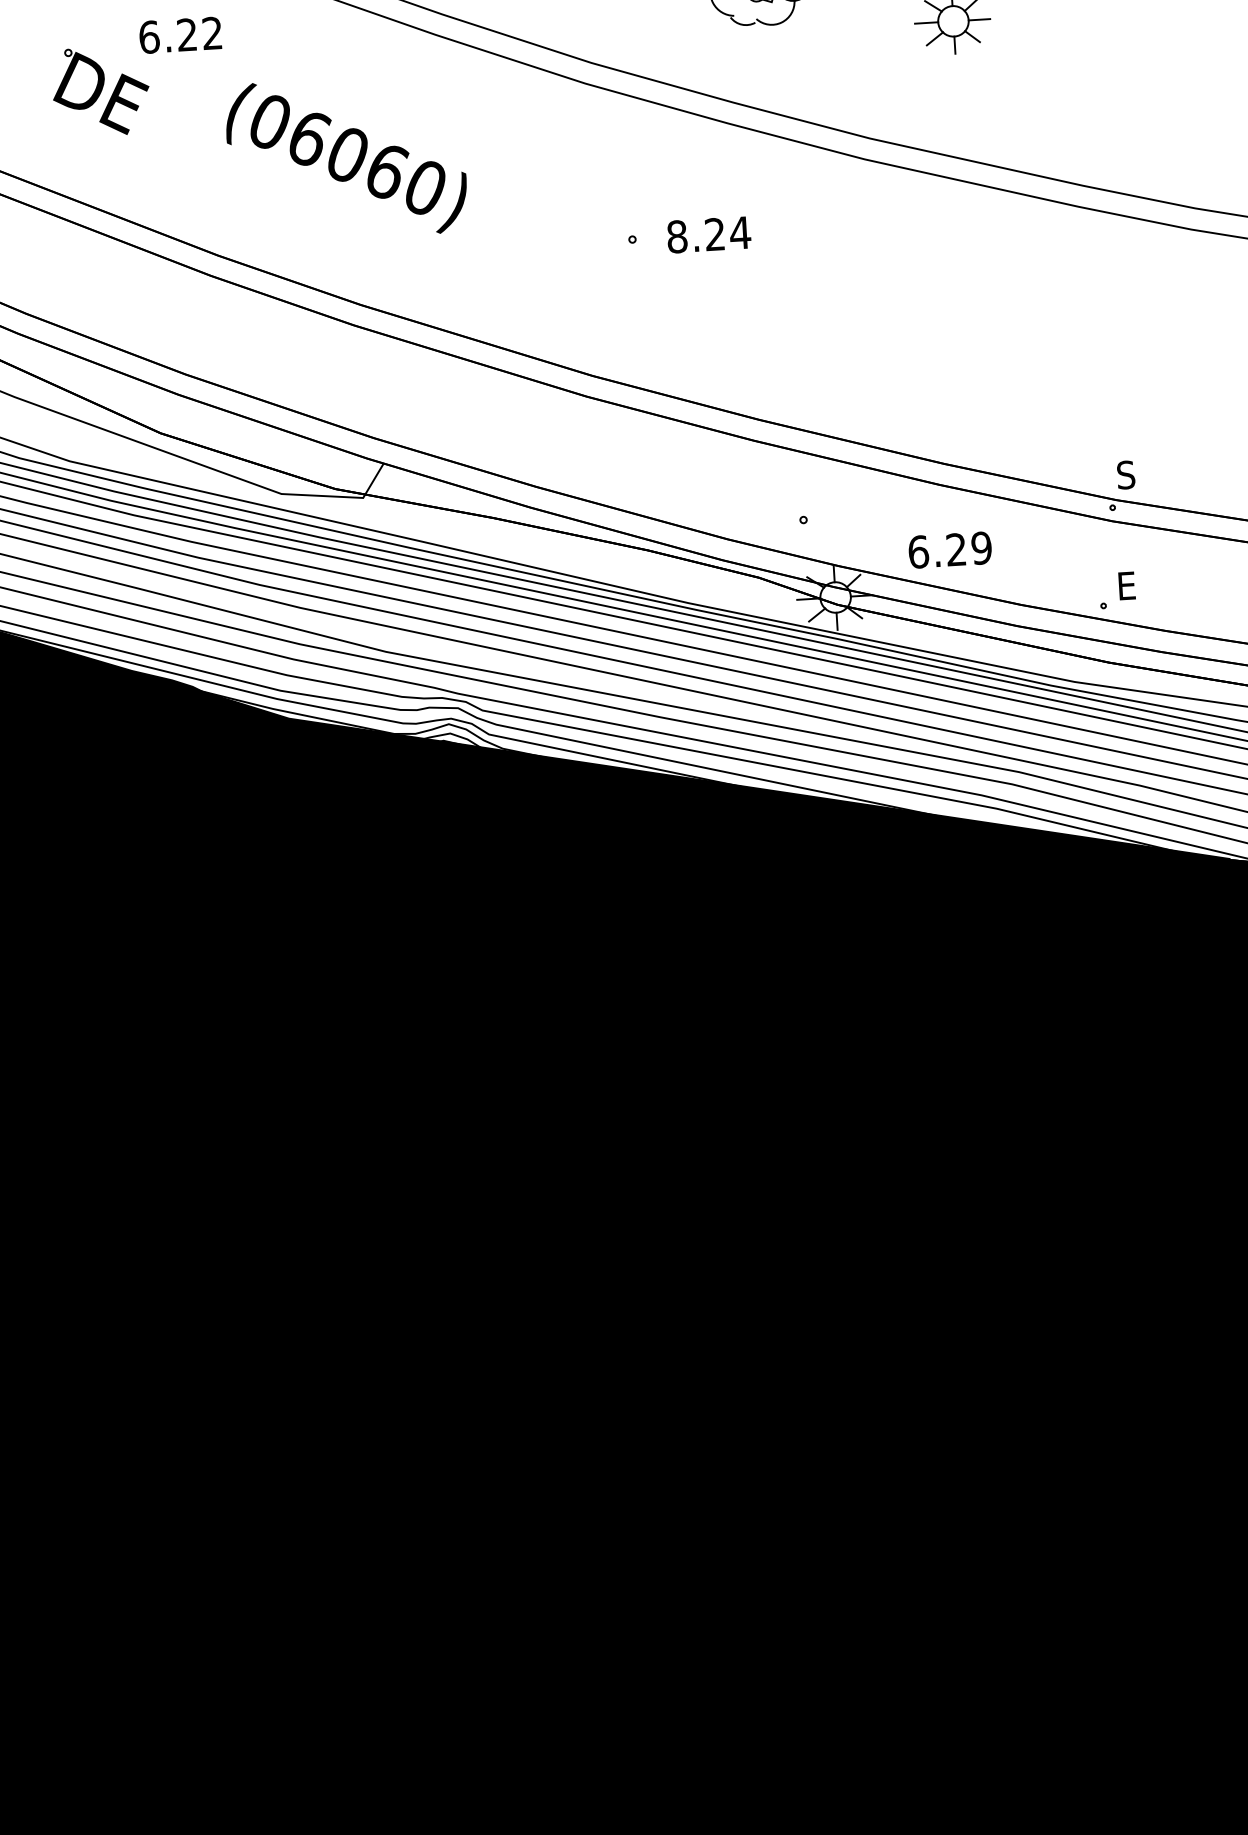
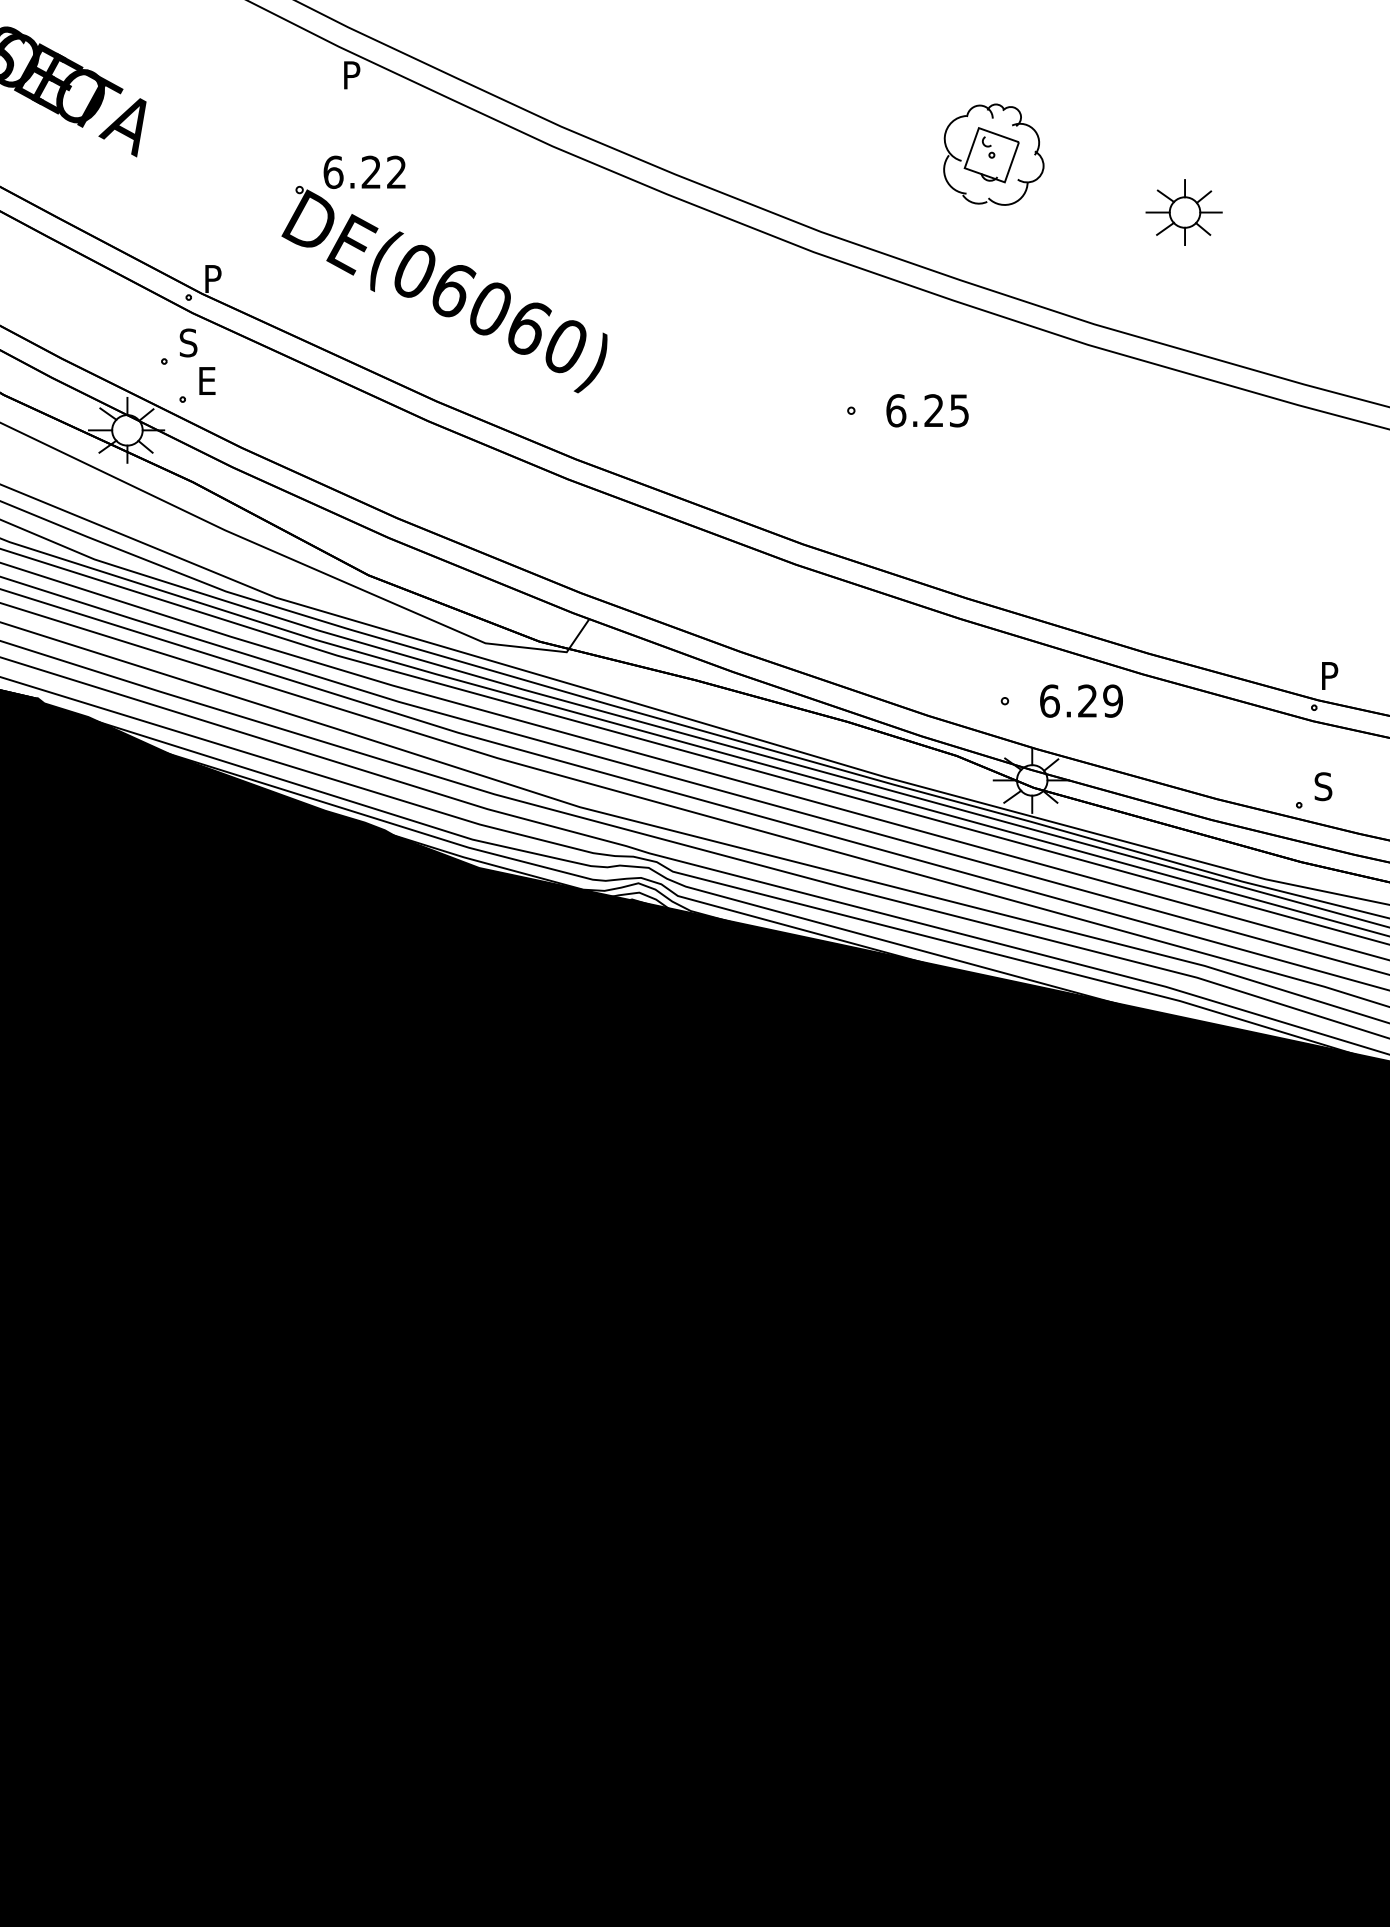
text: (180, 34) -> (364, 171), moved
text: (346, 158) -> (488, 312), moved
text: (708, 234) -> (927, 410), 8.24 -> 6.25
text: (1125, 474) -> (1329, 675), S -> P
text: (950, 549) -> (1081, 700), moved
text: (1126, 585) -> (1323, 786), E -> S

